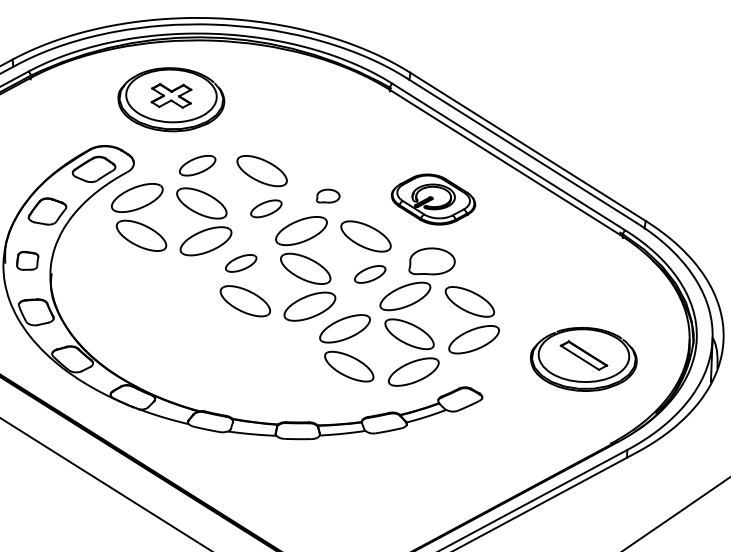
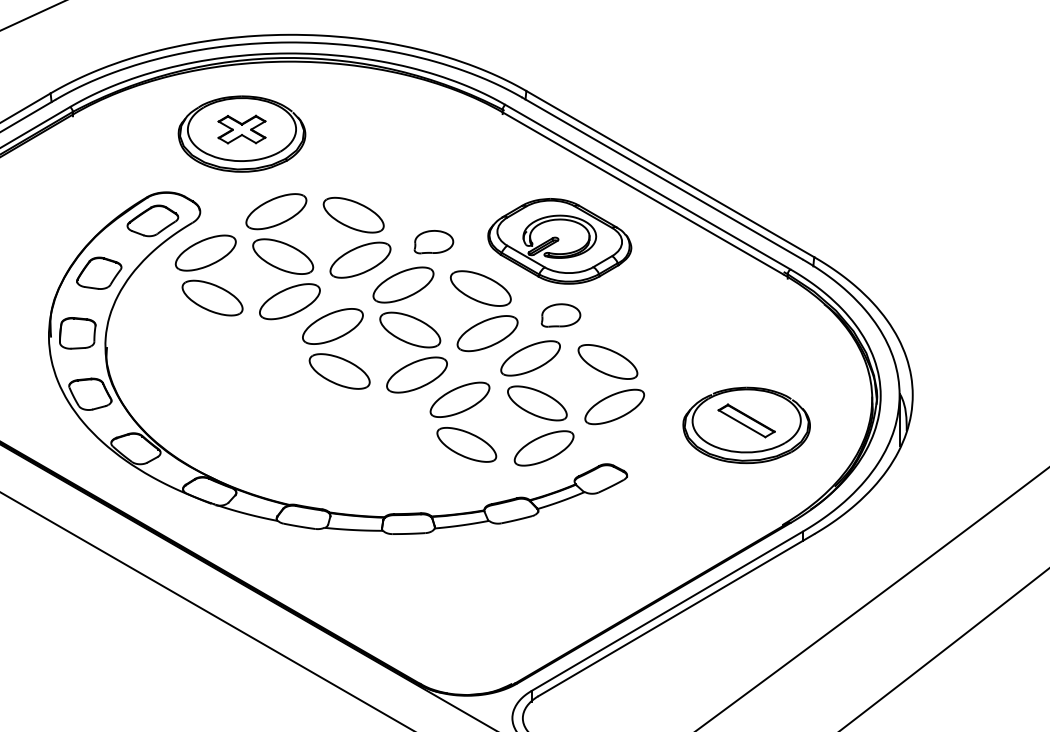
part: (197, 165) -> (276, 211), size x1.43
part: (327, 196) -> (433, 242), size x1.43
part: (433, 199) -> (559, 241), size x1.43
part: (266, 208) -> (360, 259), size x1.67
part: (27, 261) -> (77, 333), size x1.43
part: (431, 261) -> (560, 315), size x0.71
part: (240, 263) -> (332, 326), size x1.67
part: (370, 274) -> (487, 333), size x1.67

